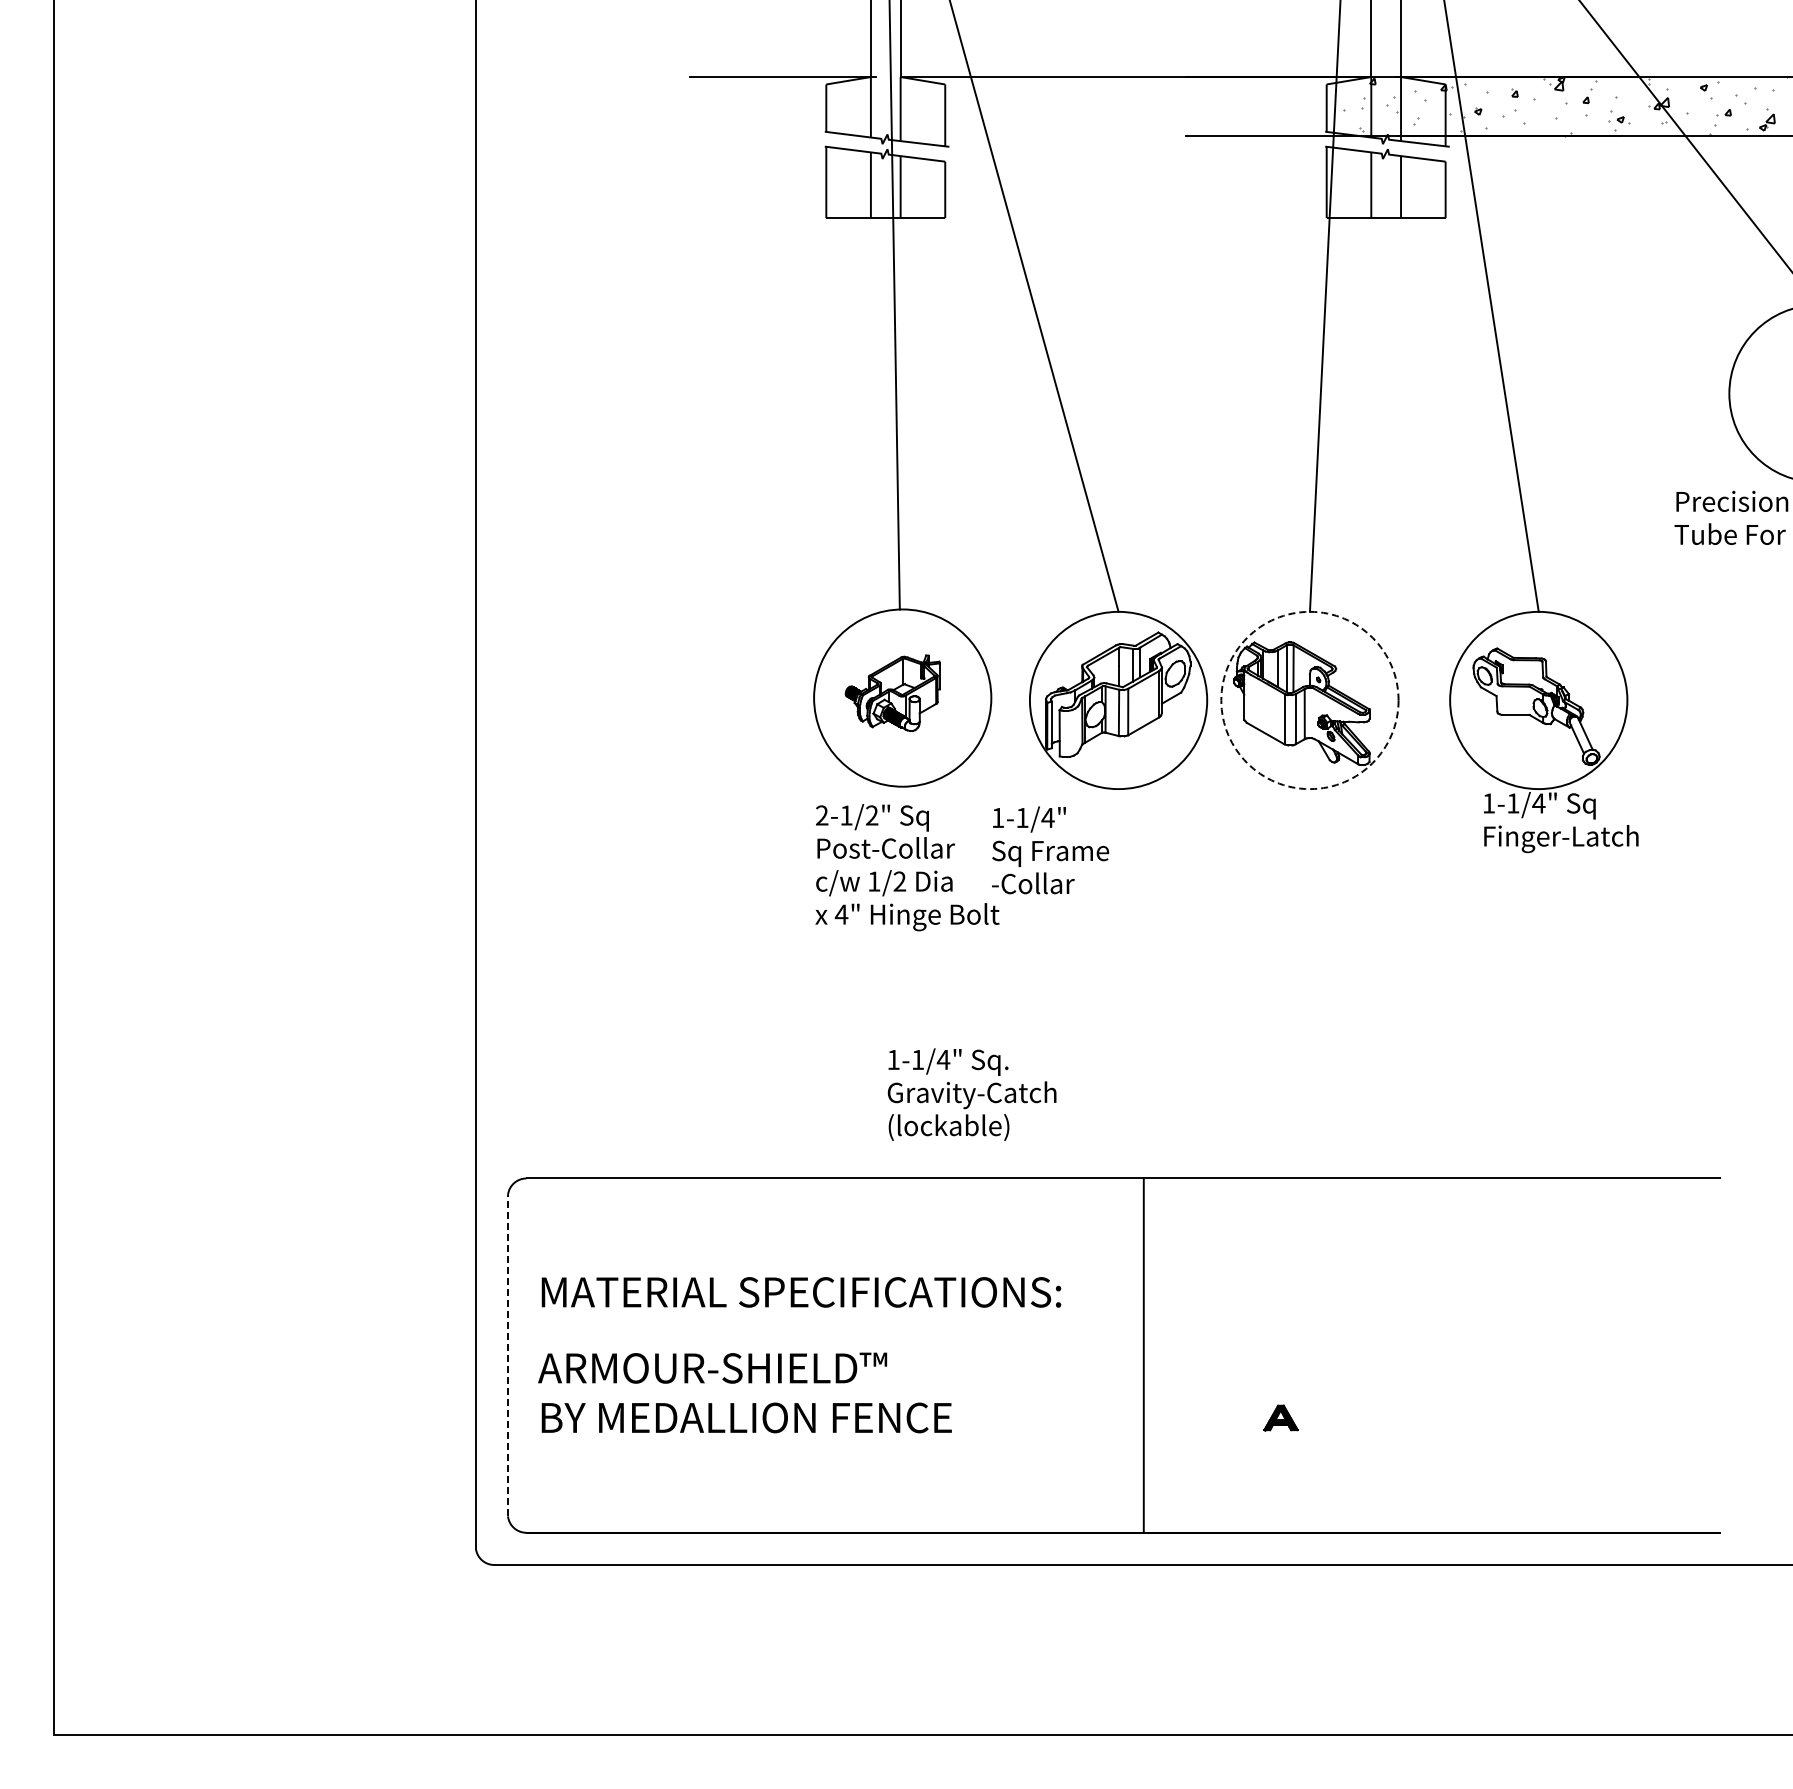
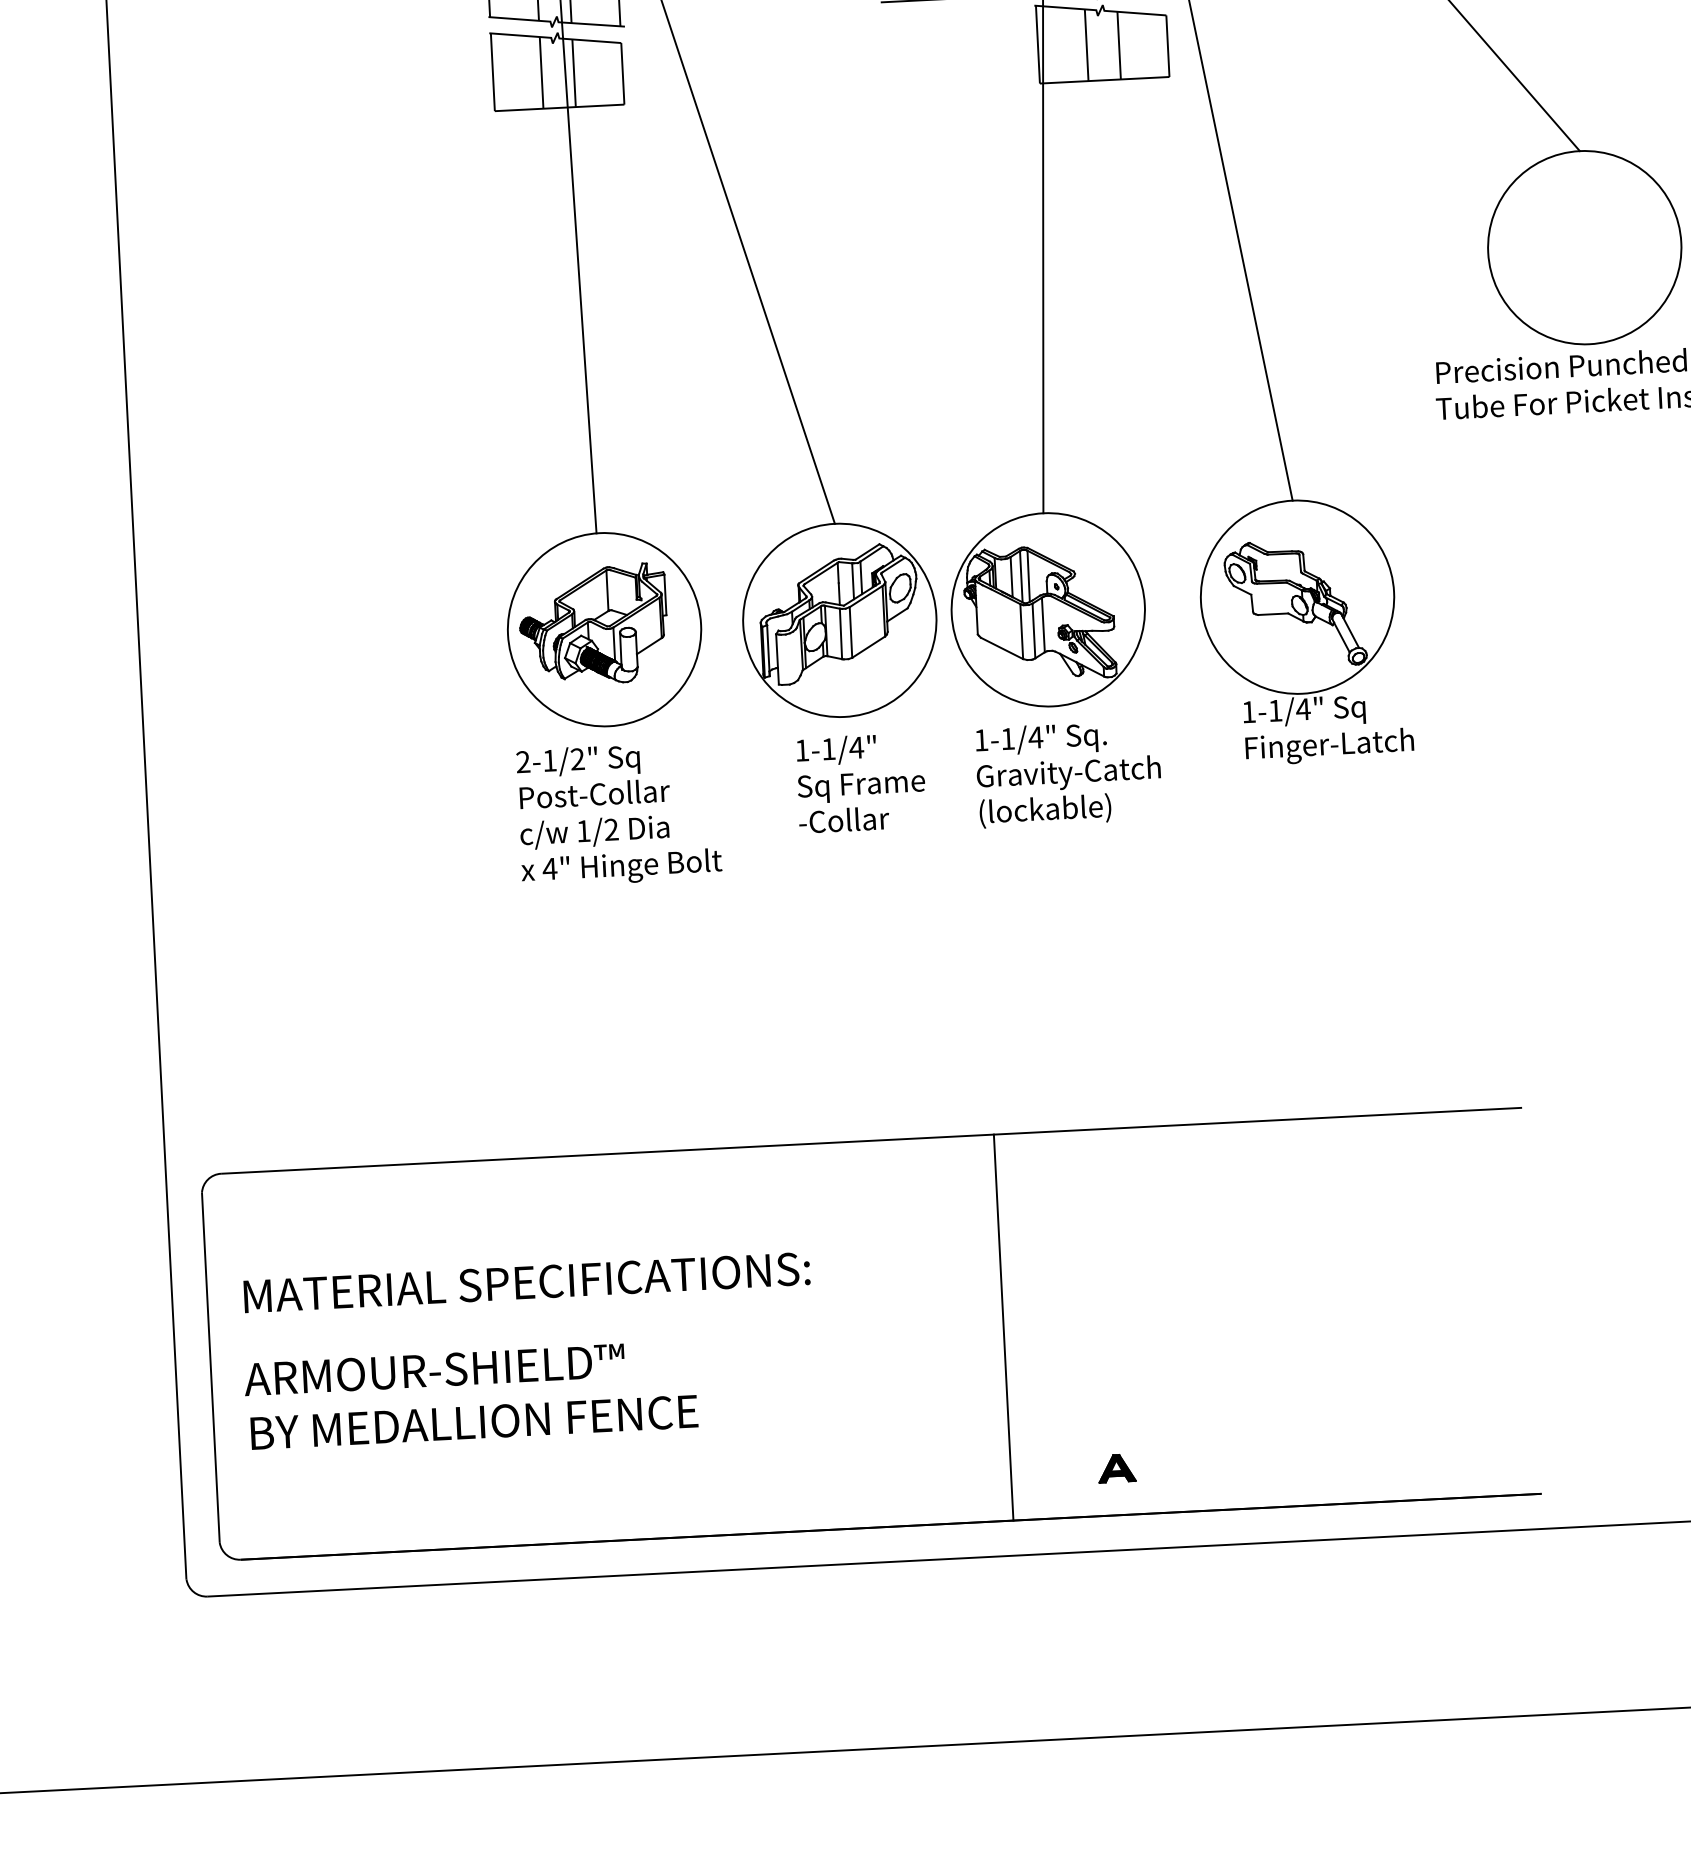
part: (892, 693) -> (593, 625), size x1.43
circle: (1309, 700) -> (1047, 609), dashed -> solid
text: (1050, 850) -> (861, 783), moved
text: (971, 1094) -> (1068, 773), moved
line: (507, 1355) -> (210, 1367), dashed -> solid
line: (1143, 1355) -> (1003, 1327), moved
part: (1280, 1417) -> (1116, 1468), moved

